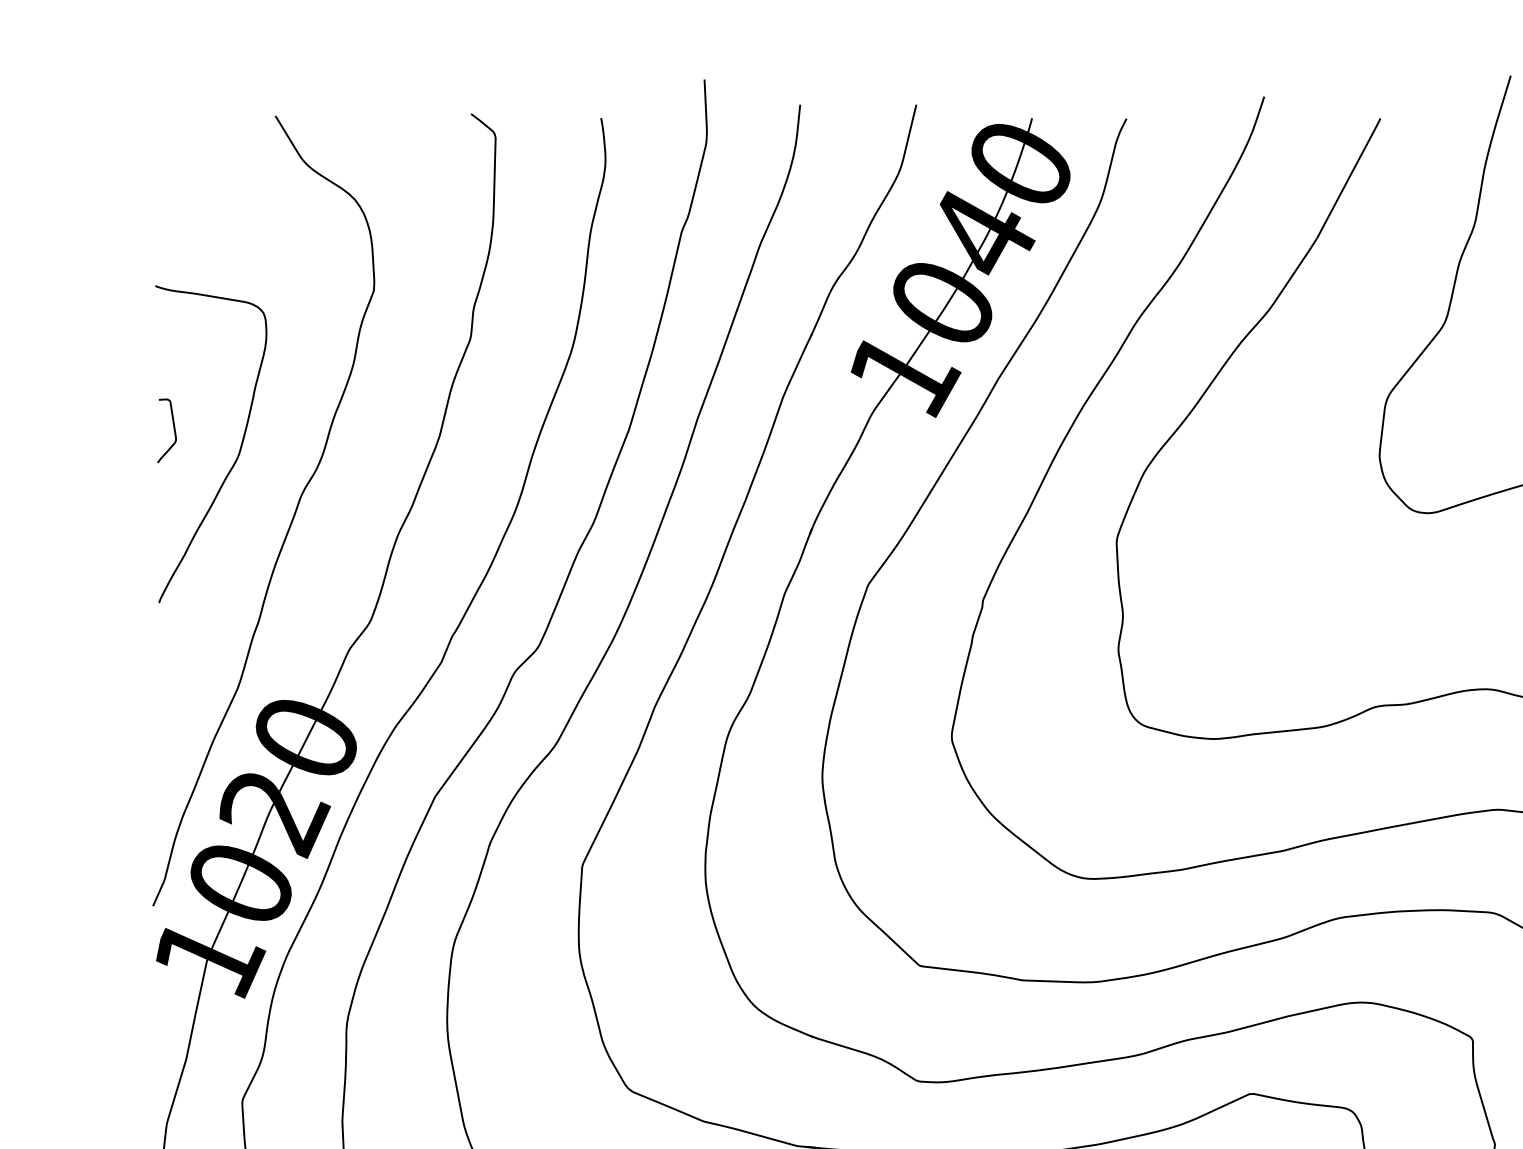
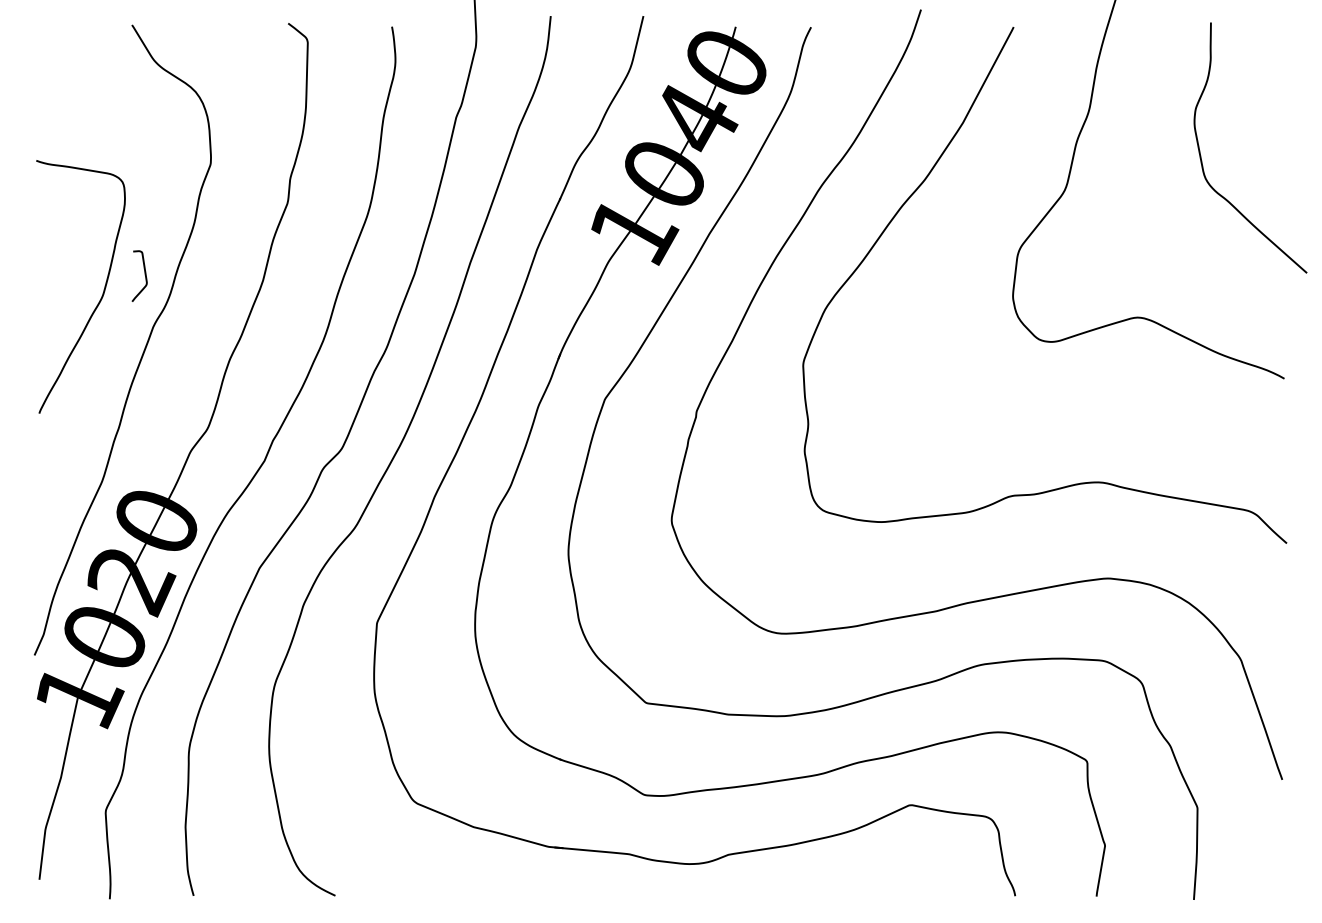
curve: (173, 429) -> (144, 275), moved

